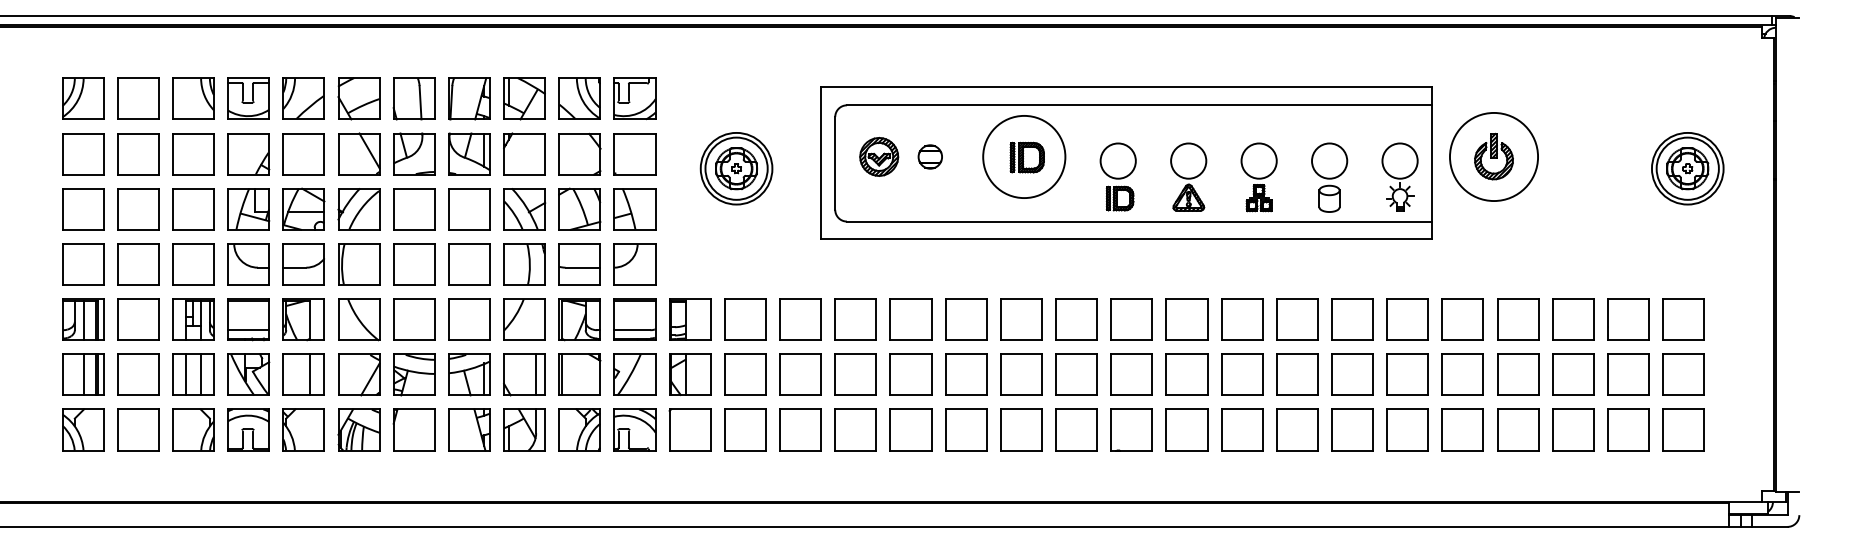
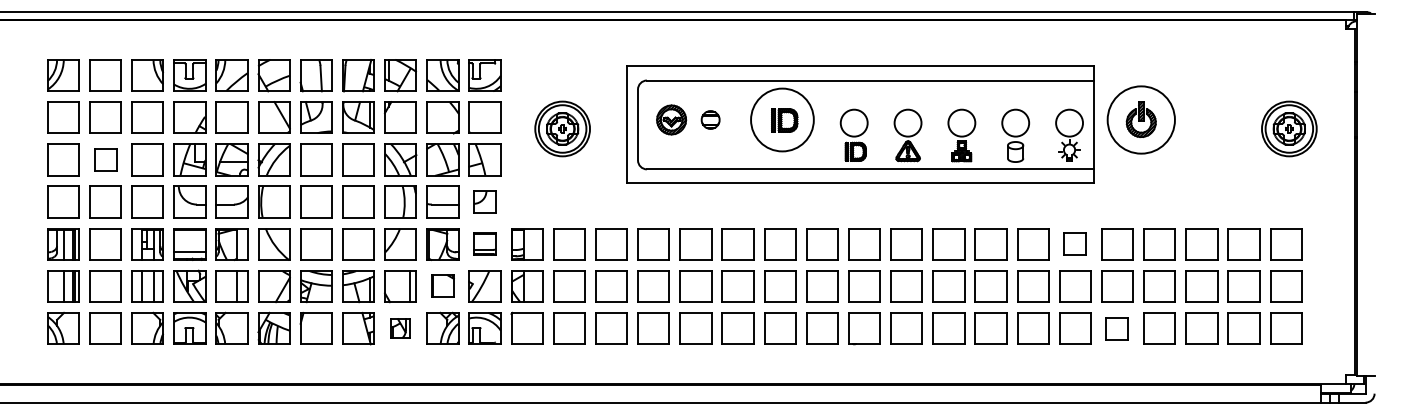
part: (138, 209) -> (105, 160), size x0.7
part: (634, 264) -> (484, 202), size x0.7
part: (634, 319) -> (484, 244), size x0.7
part: (1407, 319) -> (1075, 244), size x0.7
part: (579, 374) -> (442, 286), size x0.7
part: (524, 429) -> (400, 328), size x0.6
part: (1462, 429) -> (1117, 328), size x0.7

